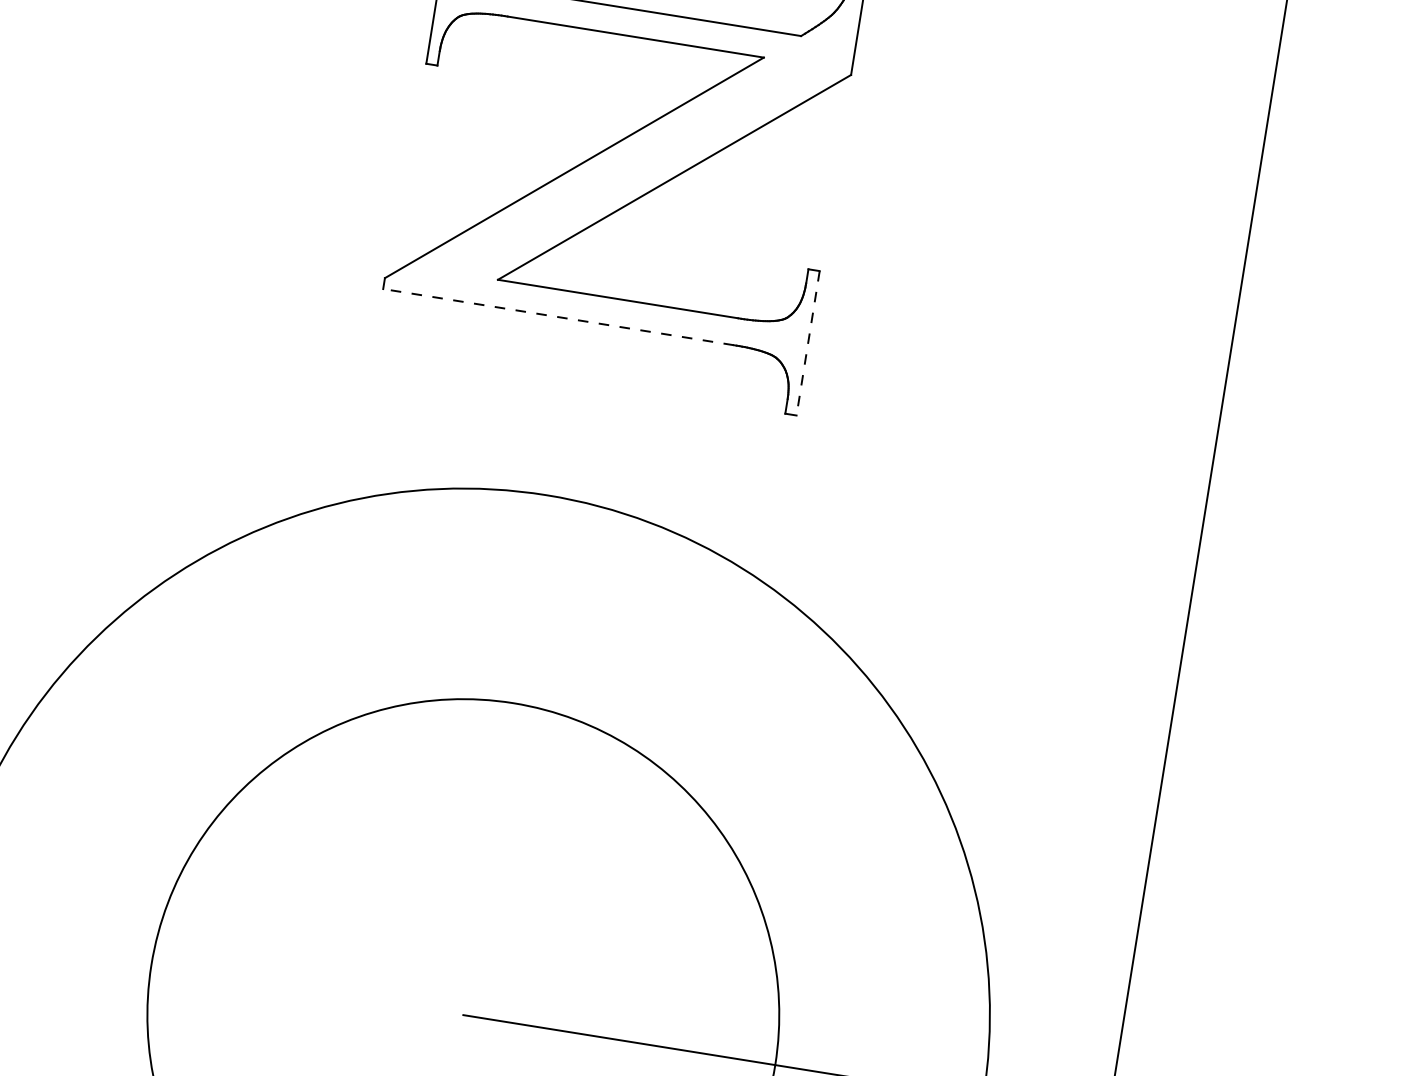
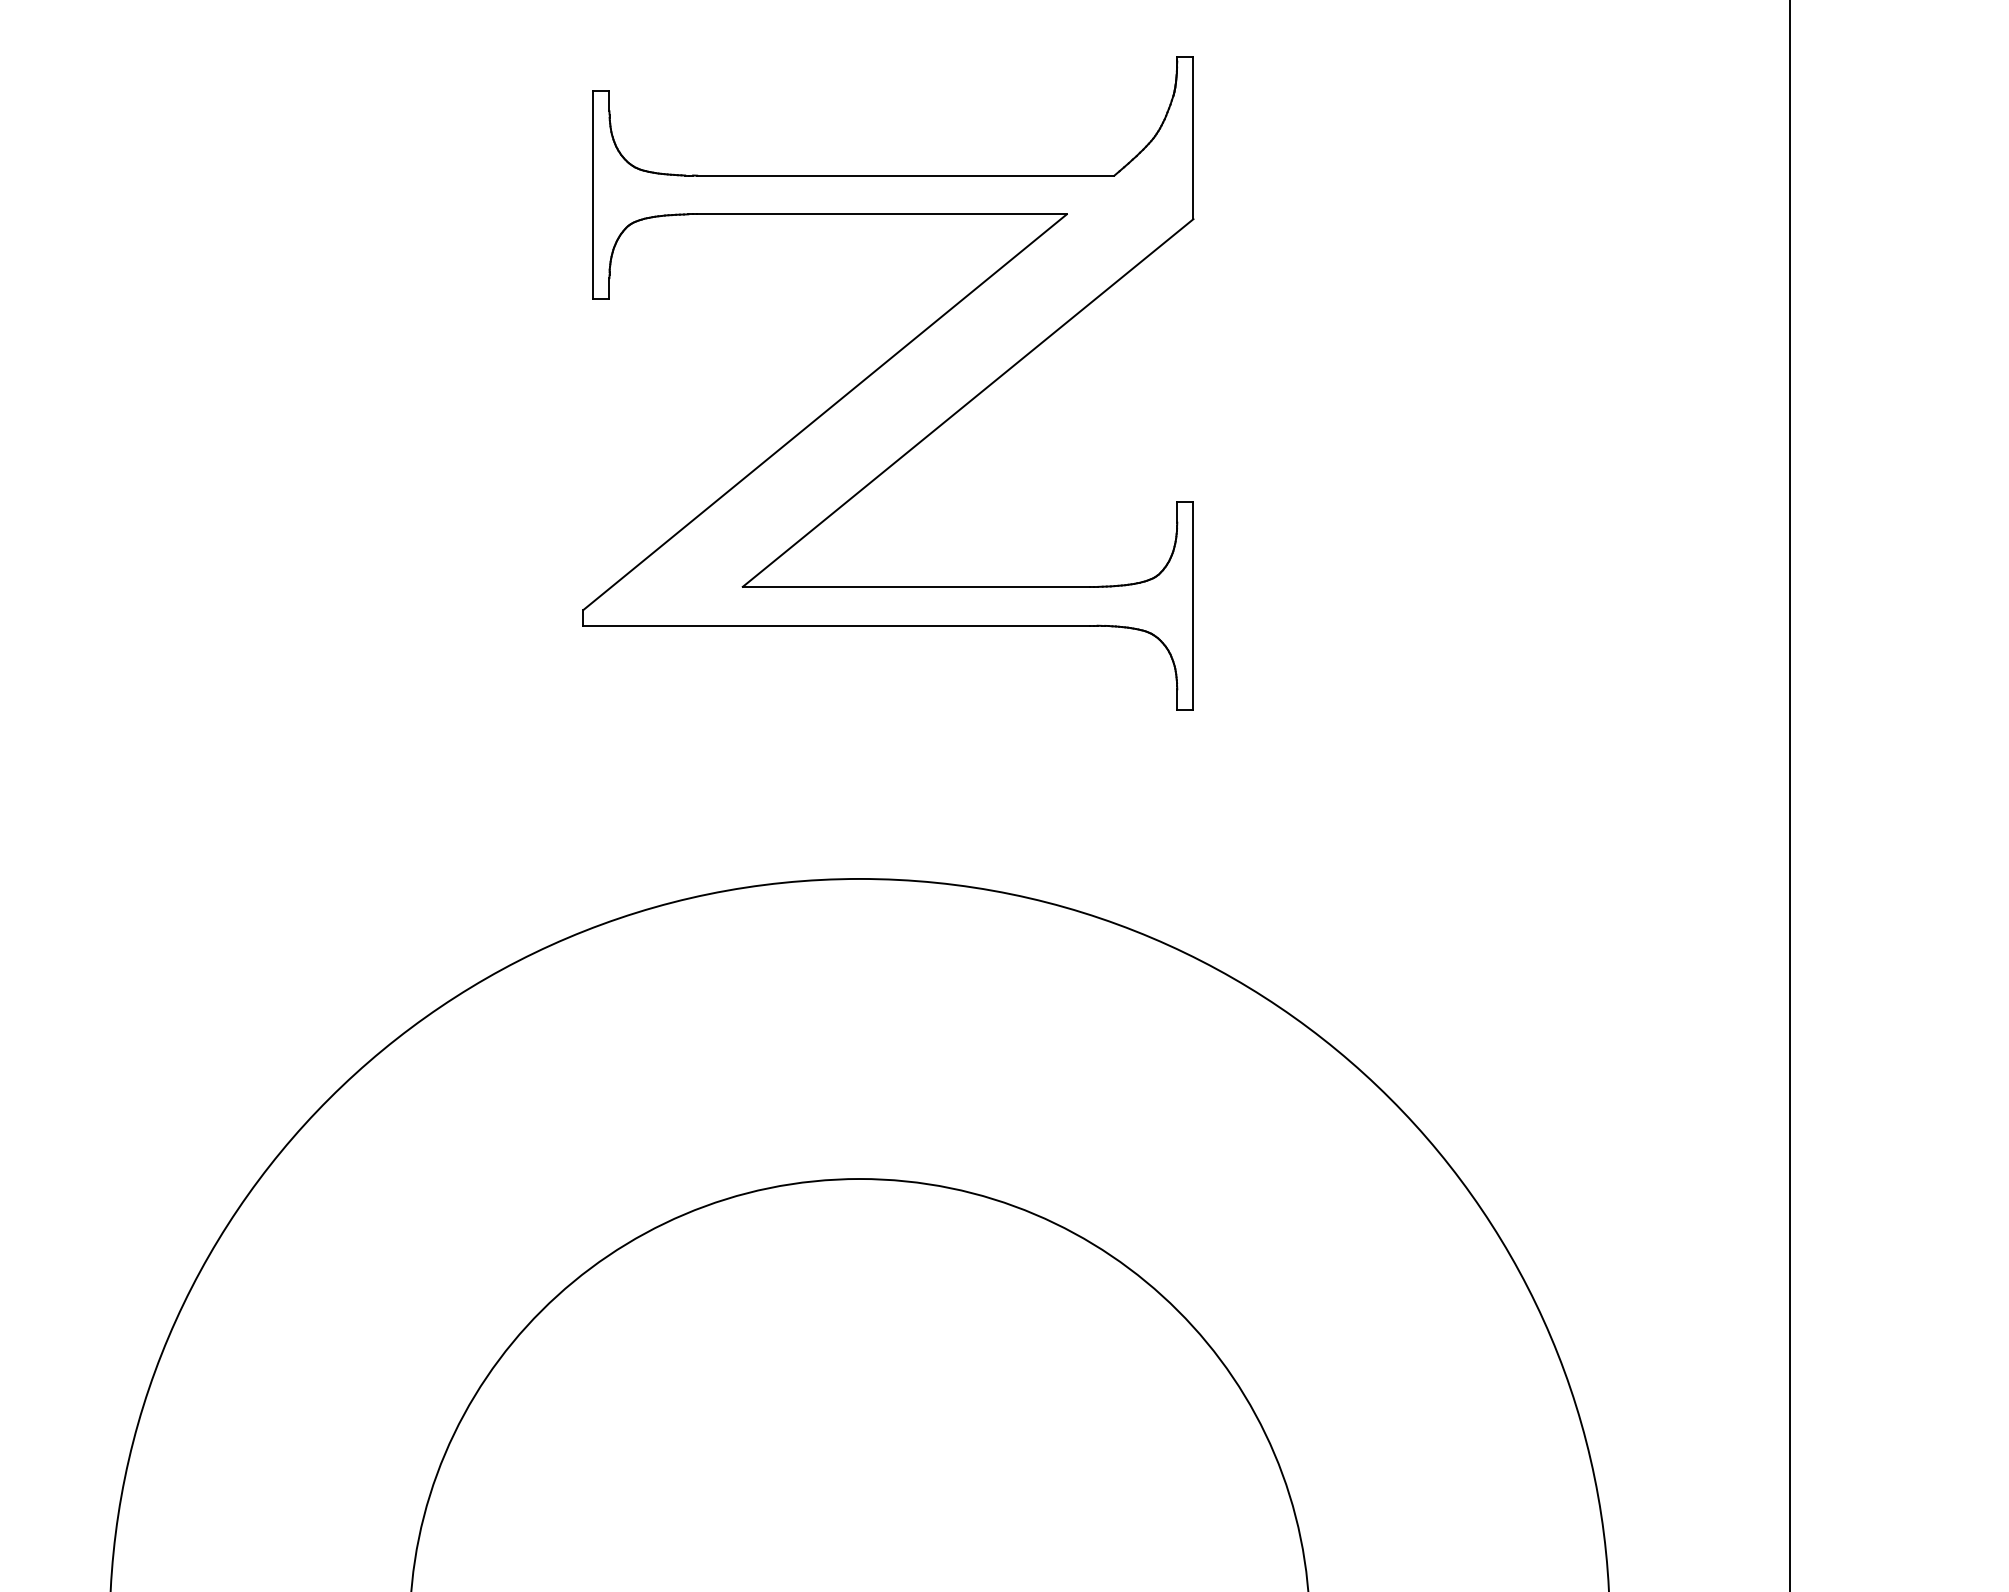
line: (558, 316) -> (836, 625), dashed -> solid
line: (808, 343) -> (1193, 606), dashed -> solid

